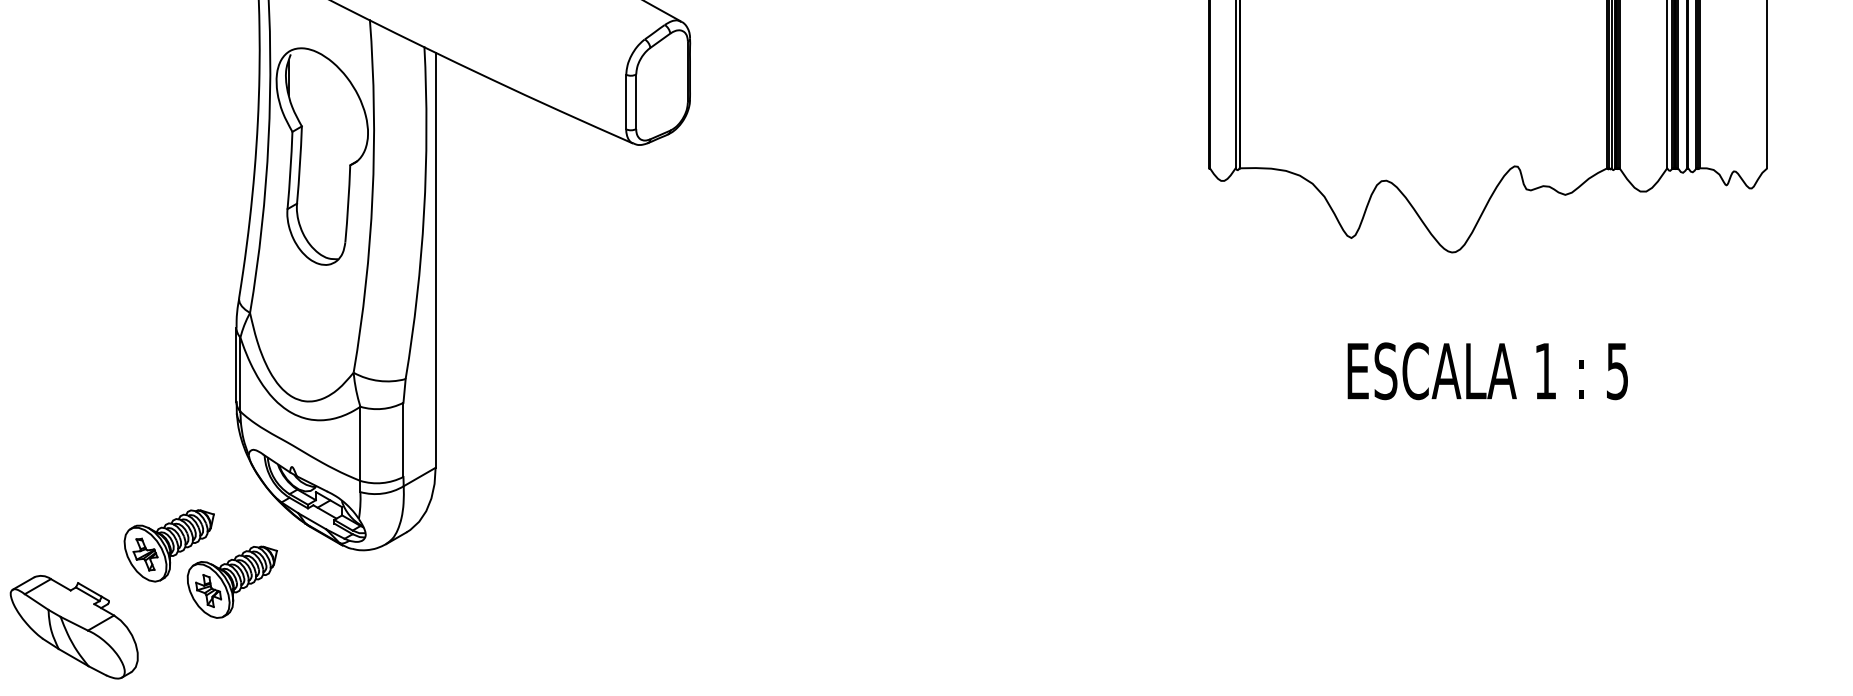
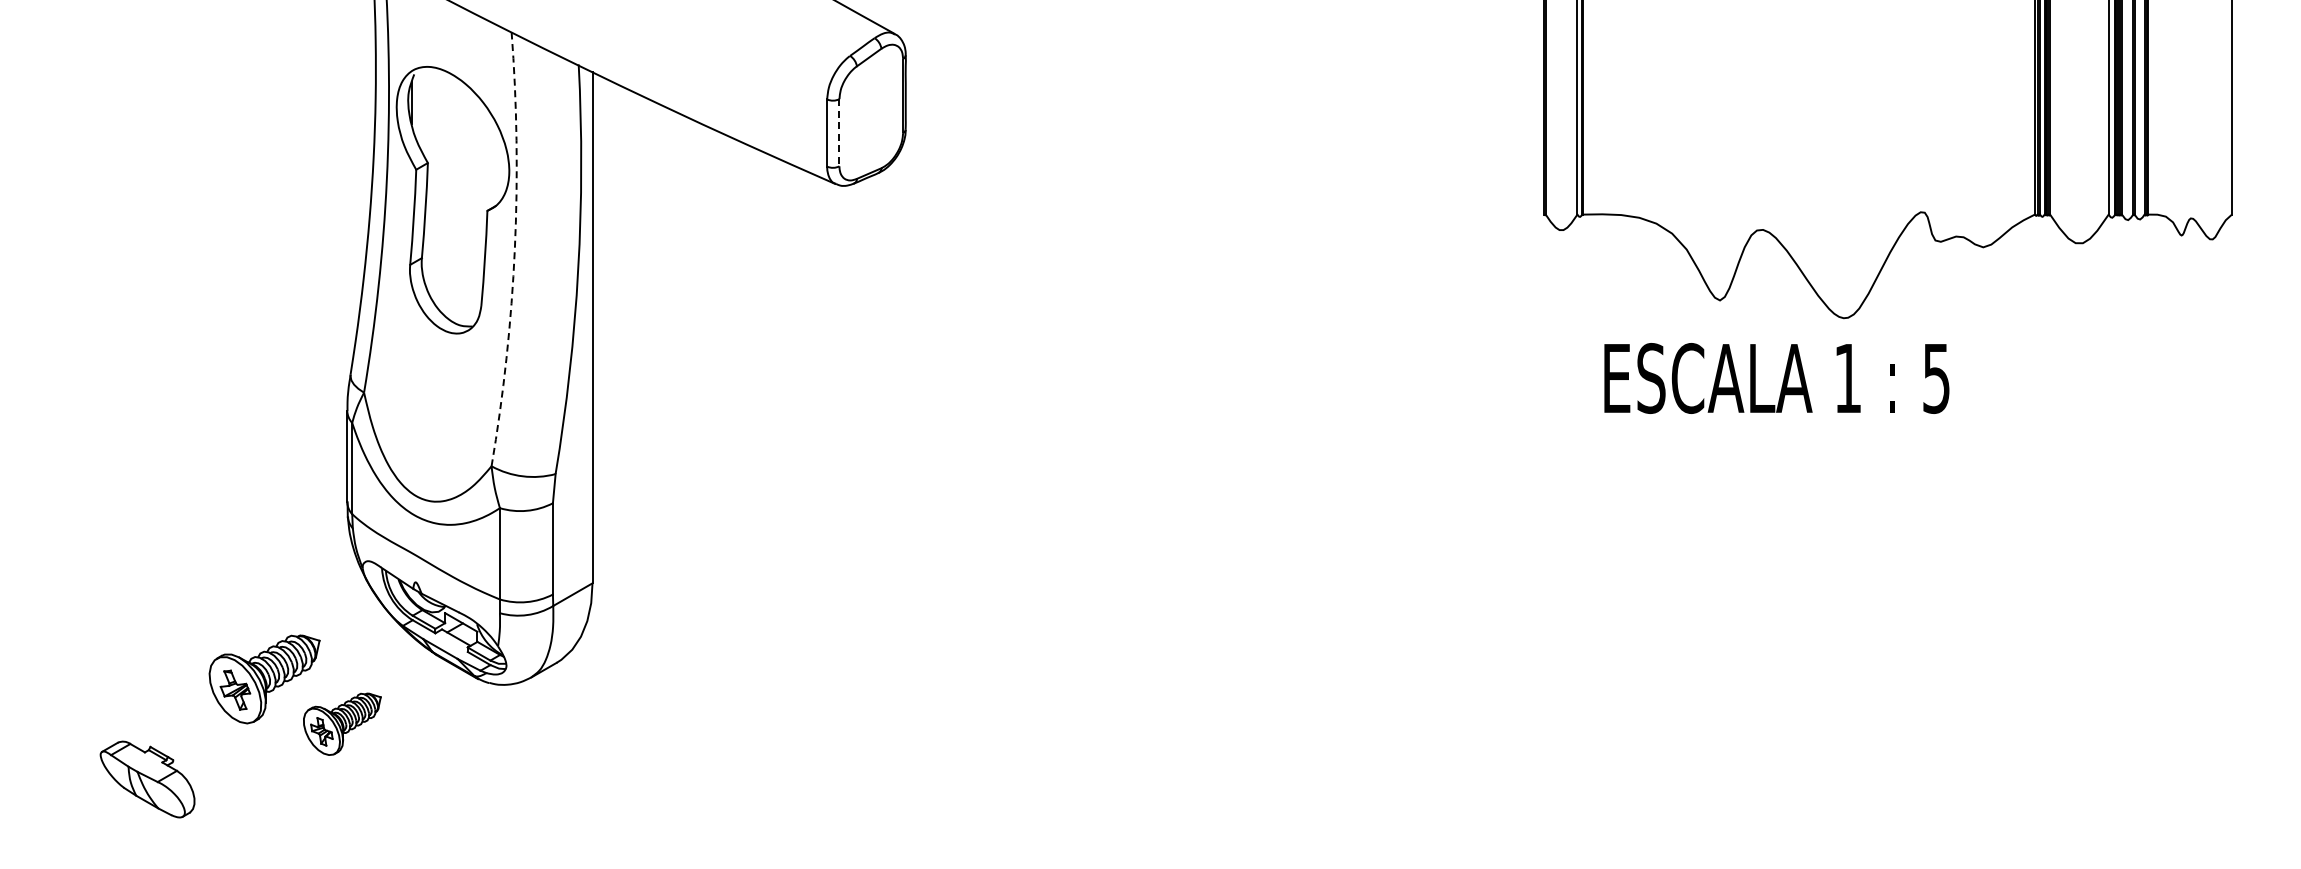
line: (636, 101) -> (839, 132), solid -> dashed
arc: (372, 196) -> (514, 249), solid -> dashed
text: (1487, 371) -> (1776, 378), moved
part: (232, 582) -> (342, 724), size x0.7
part: (74, 627) -> (147, 779), size x0.6

